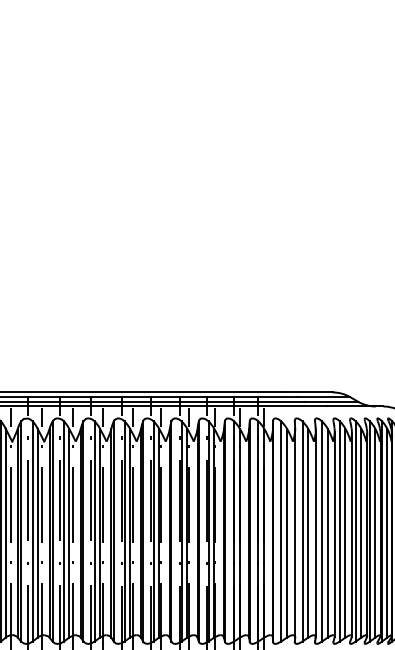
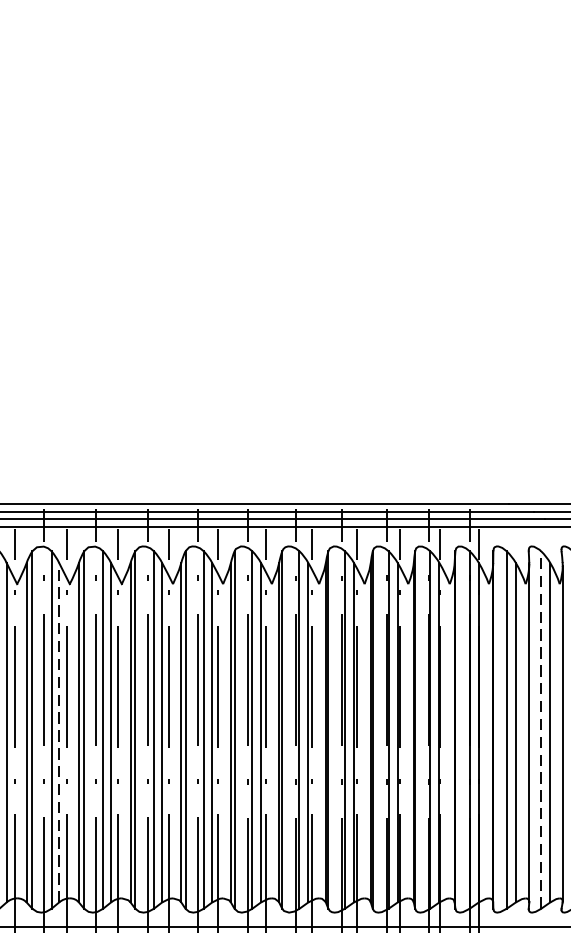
line: (302, 530) -> (541, 728), solid -> dashed
line: (5, 533) -> (58, 733), solid -> dashed

